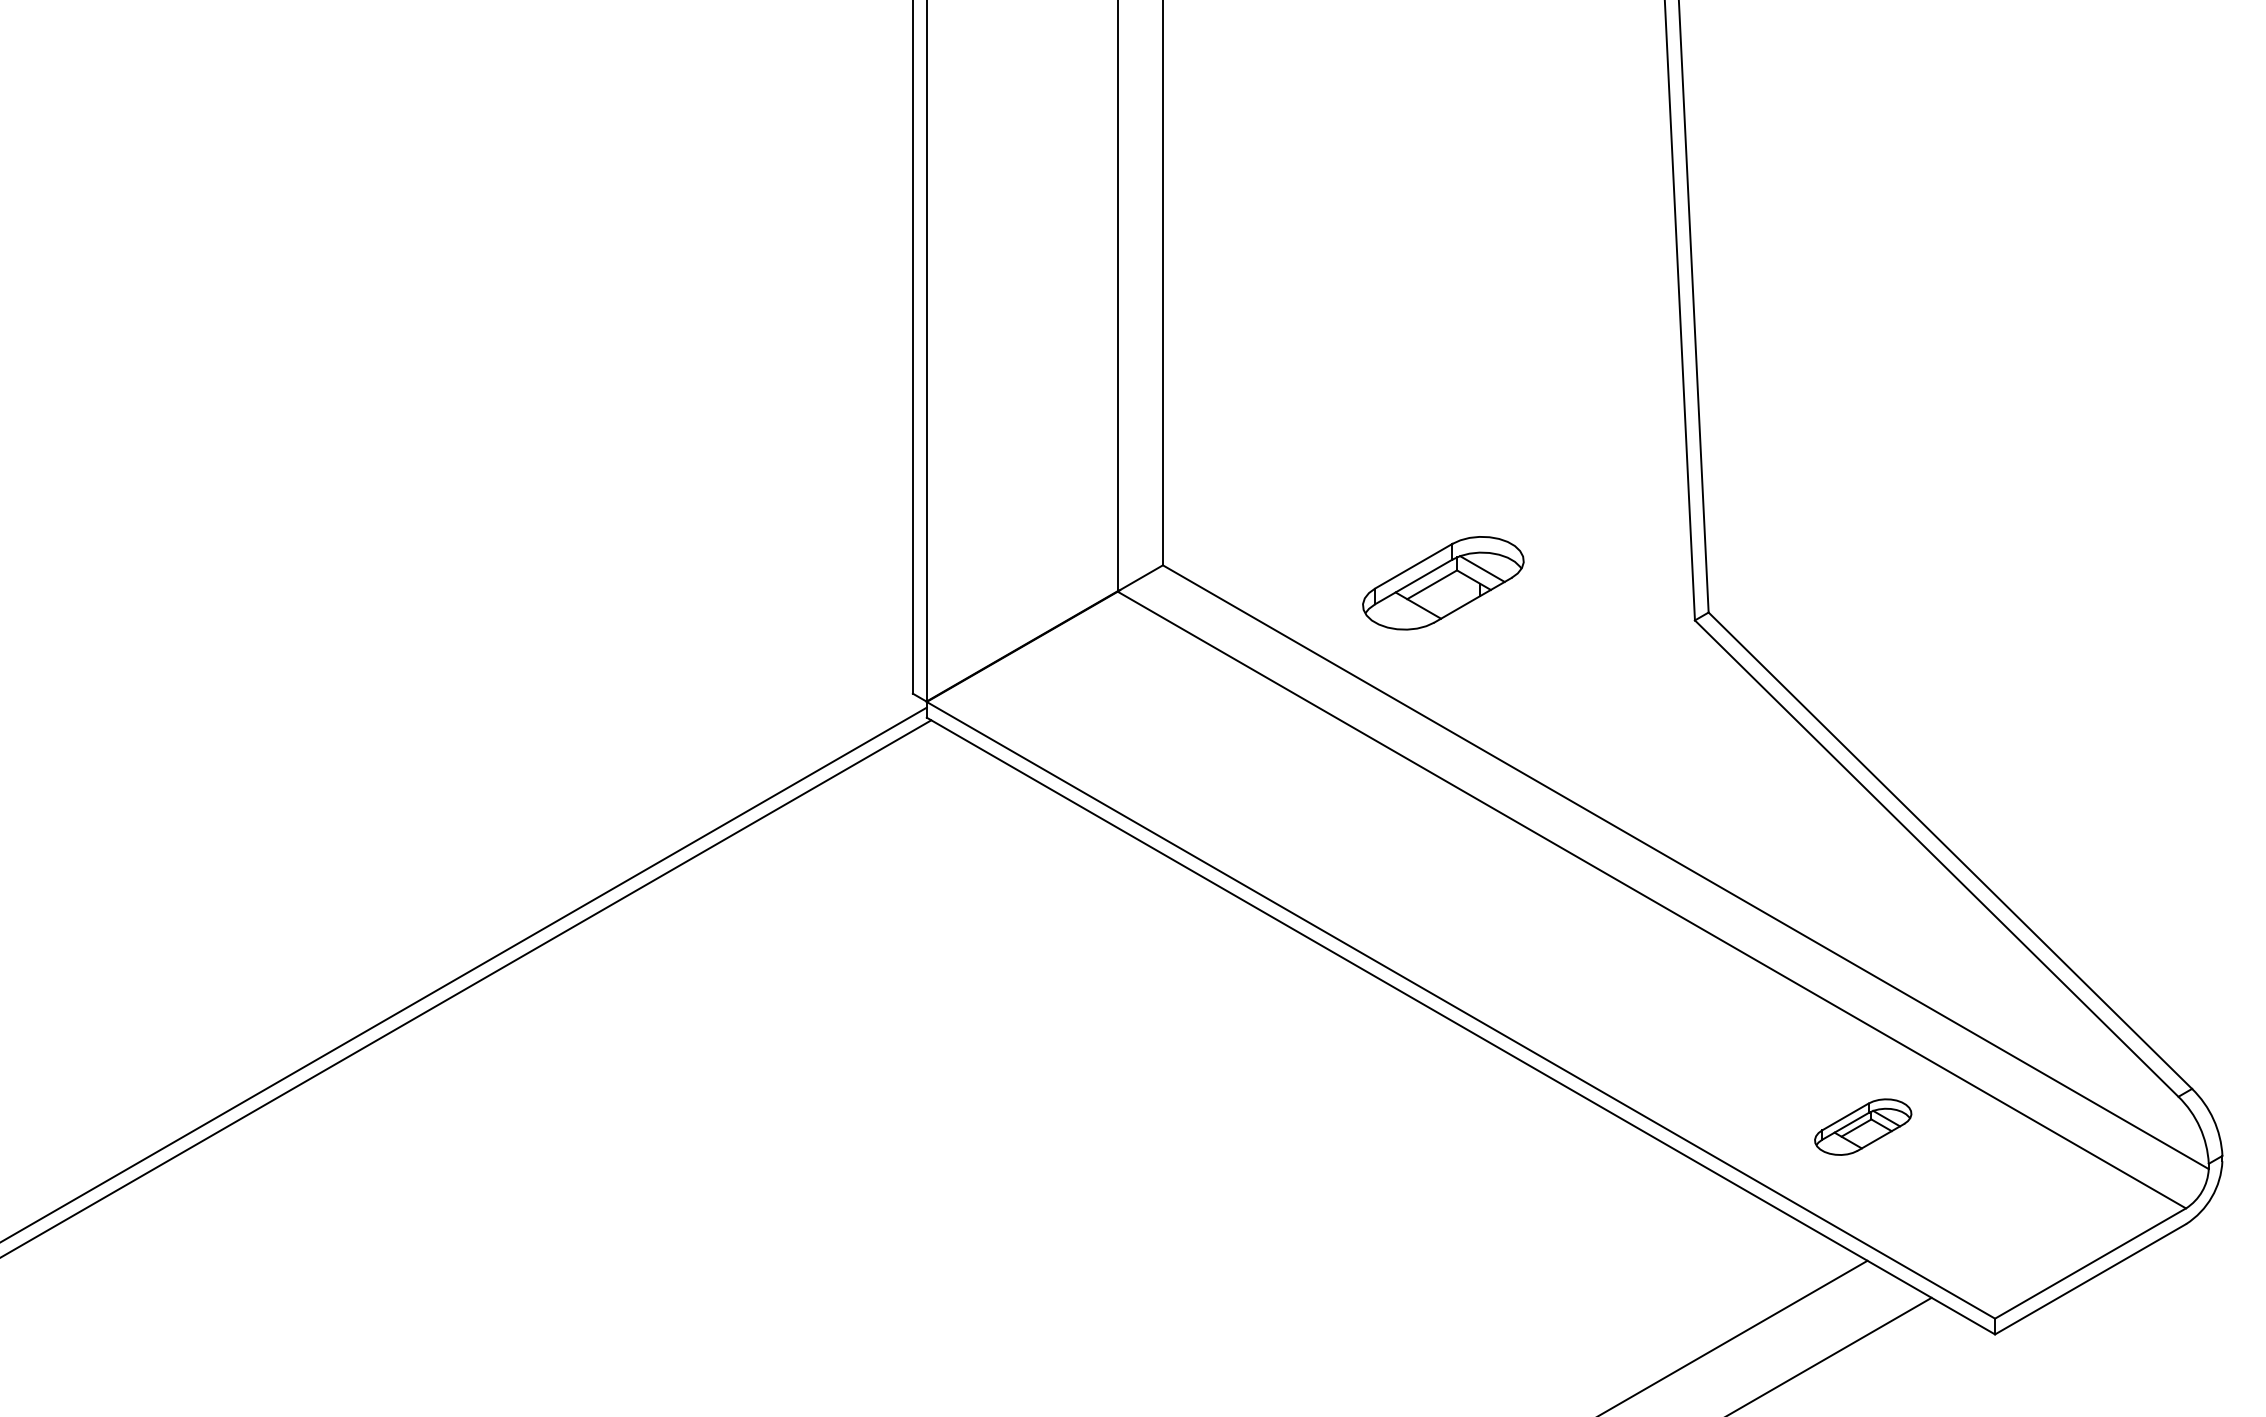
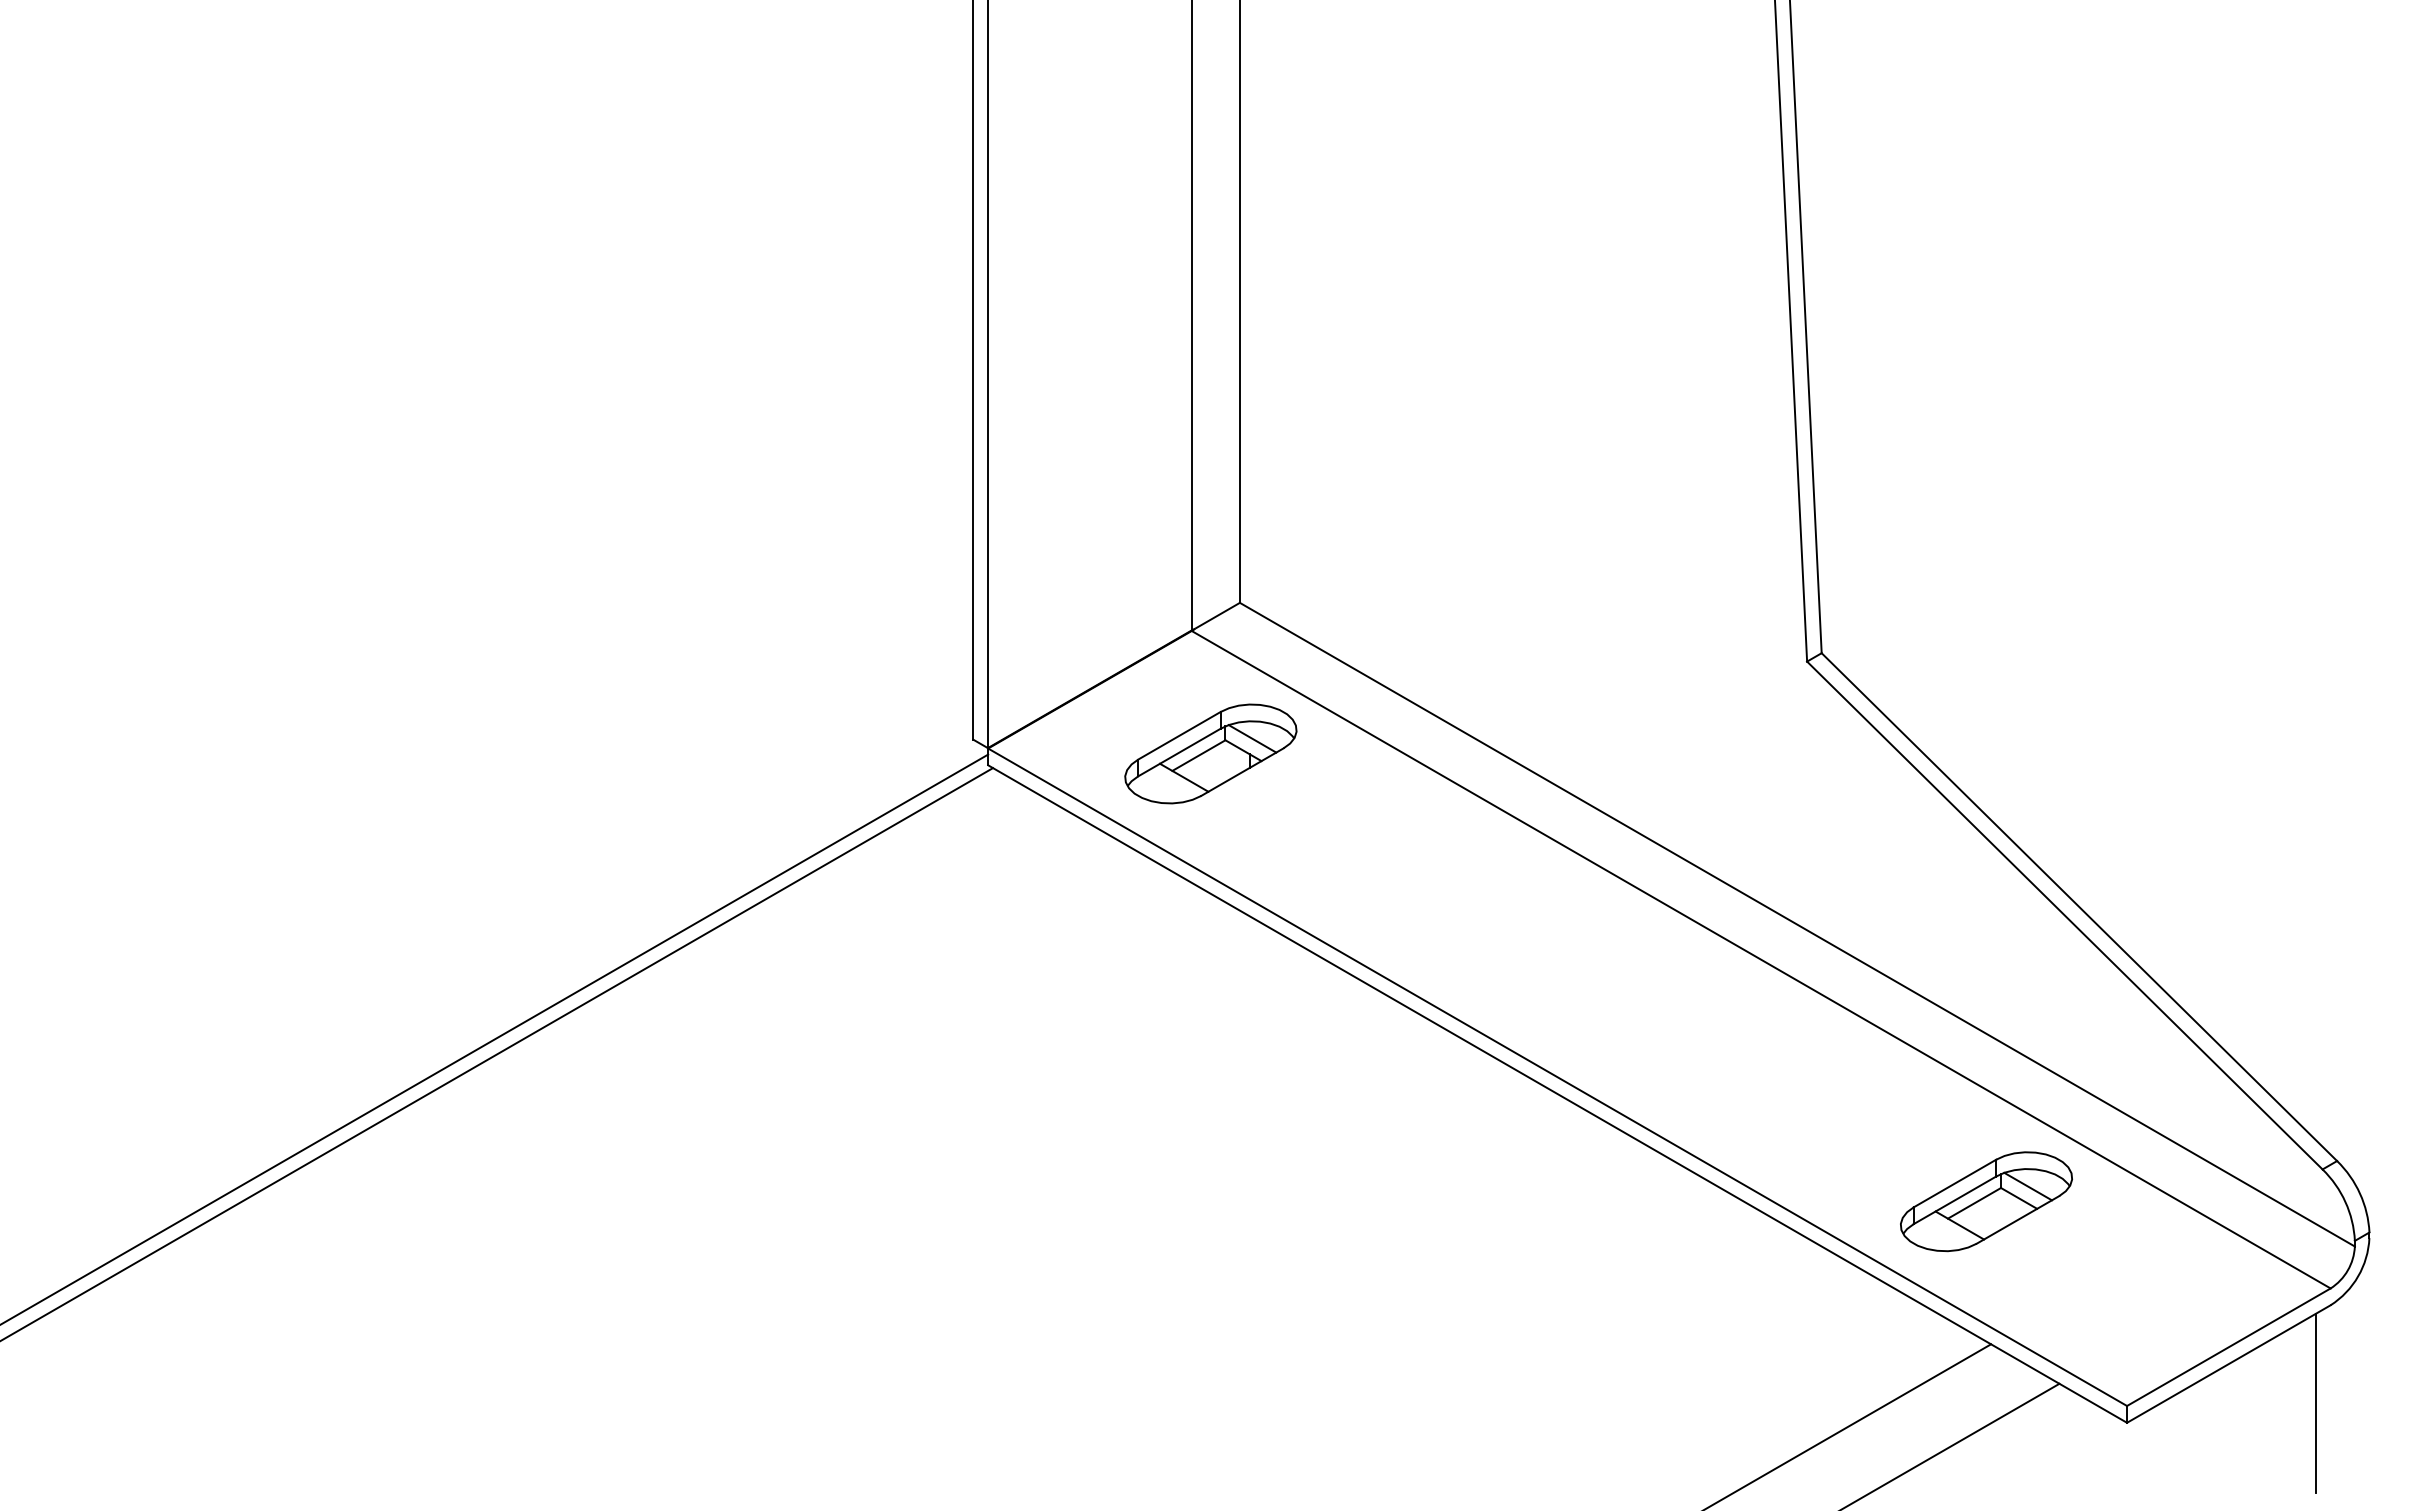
part: (1443, 582) -> (1210, 753), moved
part: (1863, 1126) -> (1986, 1201), size x1.67
line: (2172, 1315) -> (2316, 1402), added

